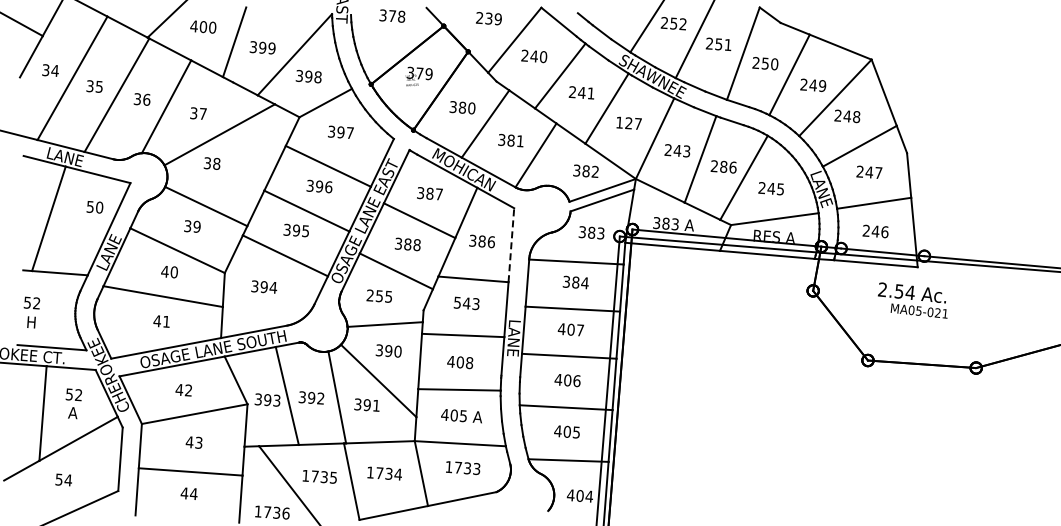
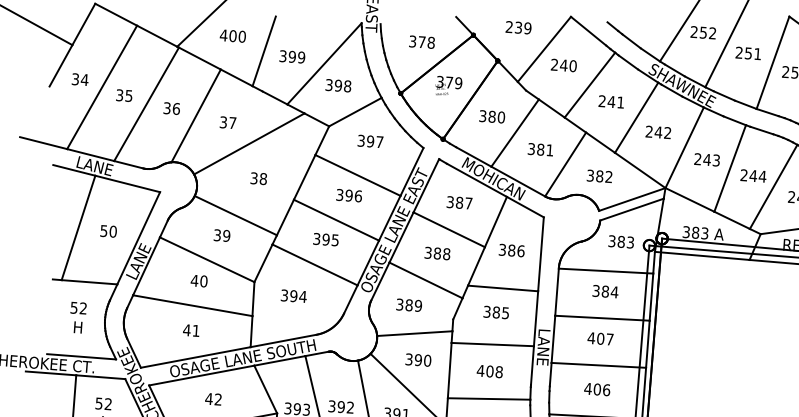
text: (392, 15) -> (422, 41), moved
text: (628, 122) -> (658, 131), 127 -> 242
text: (211, 163) -> (258, 178), moved
text: (727, 166) -> (757, 175), 286 -> 244
text: (585, 170) -> (599, 175), moved
text: (94, 207) -> (108, 231), moved
line: (511, 244) -> (541, 253), dashed -> solid
text: (379, 296) -> (409, 305), 255 -> 389
text: (466, 302) -> (496, 311), 543 -> 385
text: (31, 312) -> (78, 317), moved

